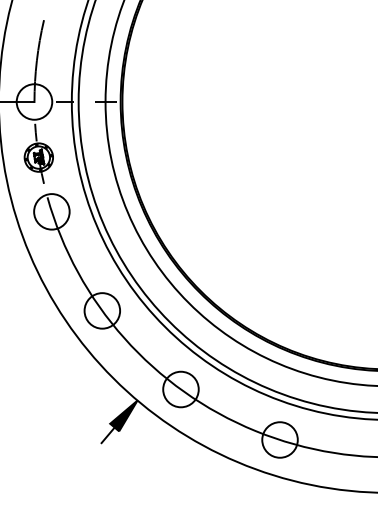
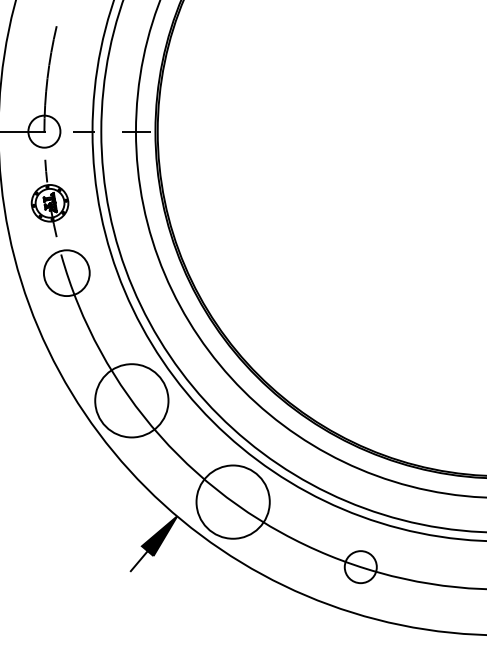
circle: (34, 101) -> (44, 131), size x0.7
circle: (102, 310) -> (131, 400), size x1.6
circle: (181, 389) -> (233, 502), size x1.6
circle: (279, 440) -> (360, 567), size x0.7

